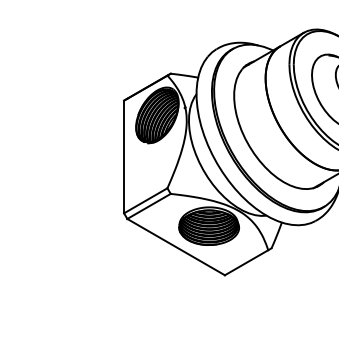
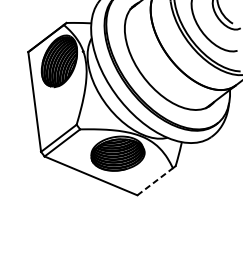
line: (247, 262) -> (155, 181), solid -> dashed

